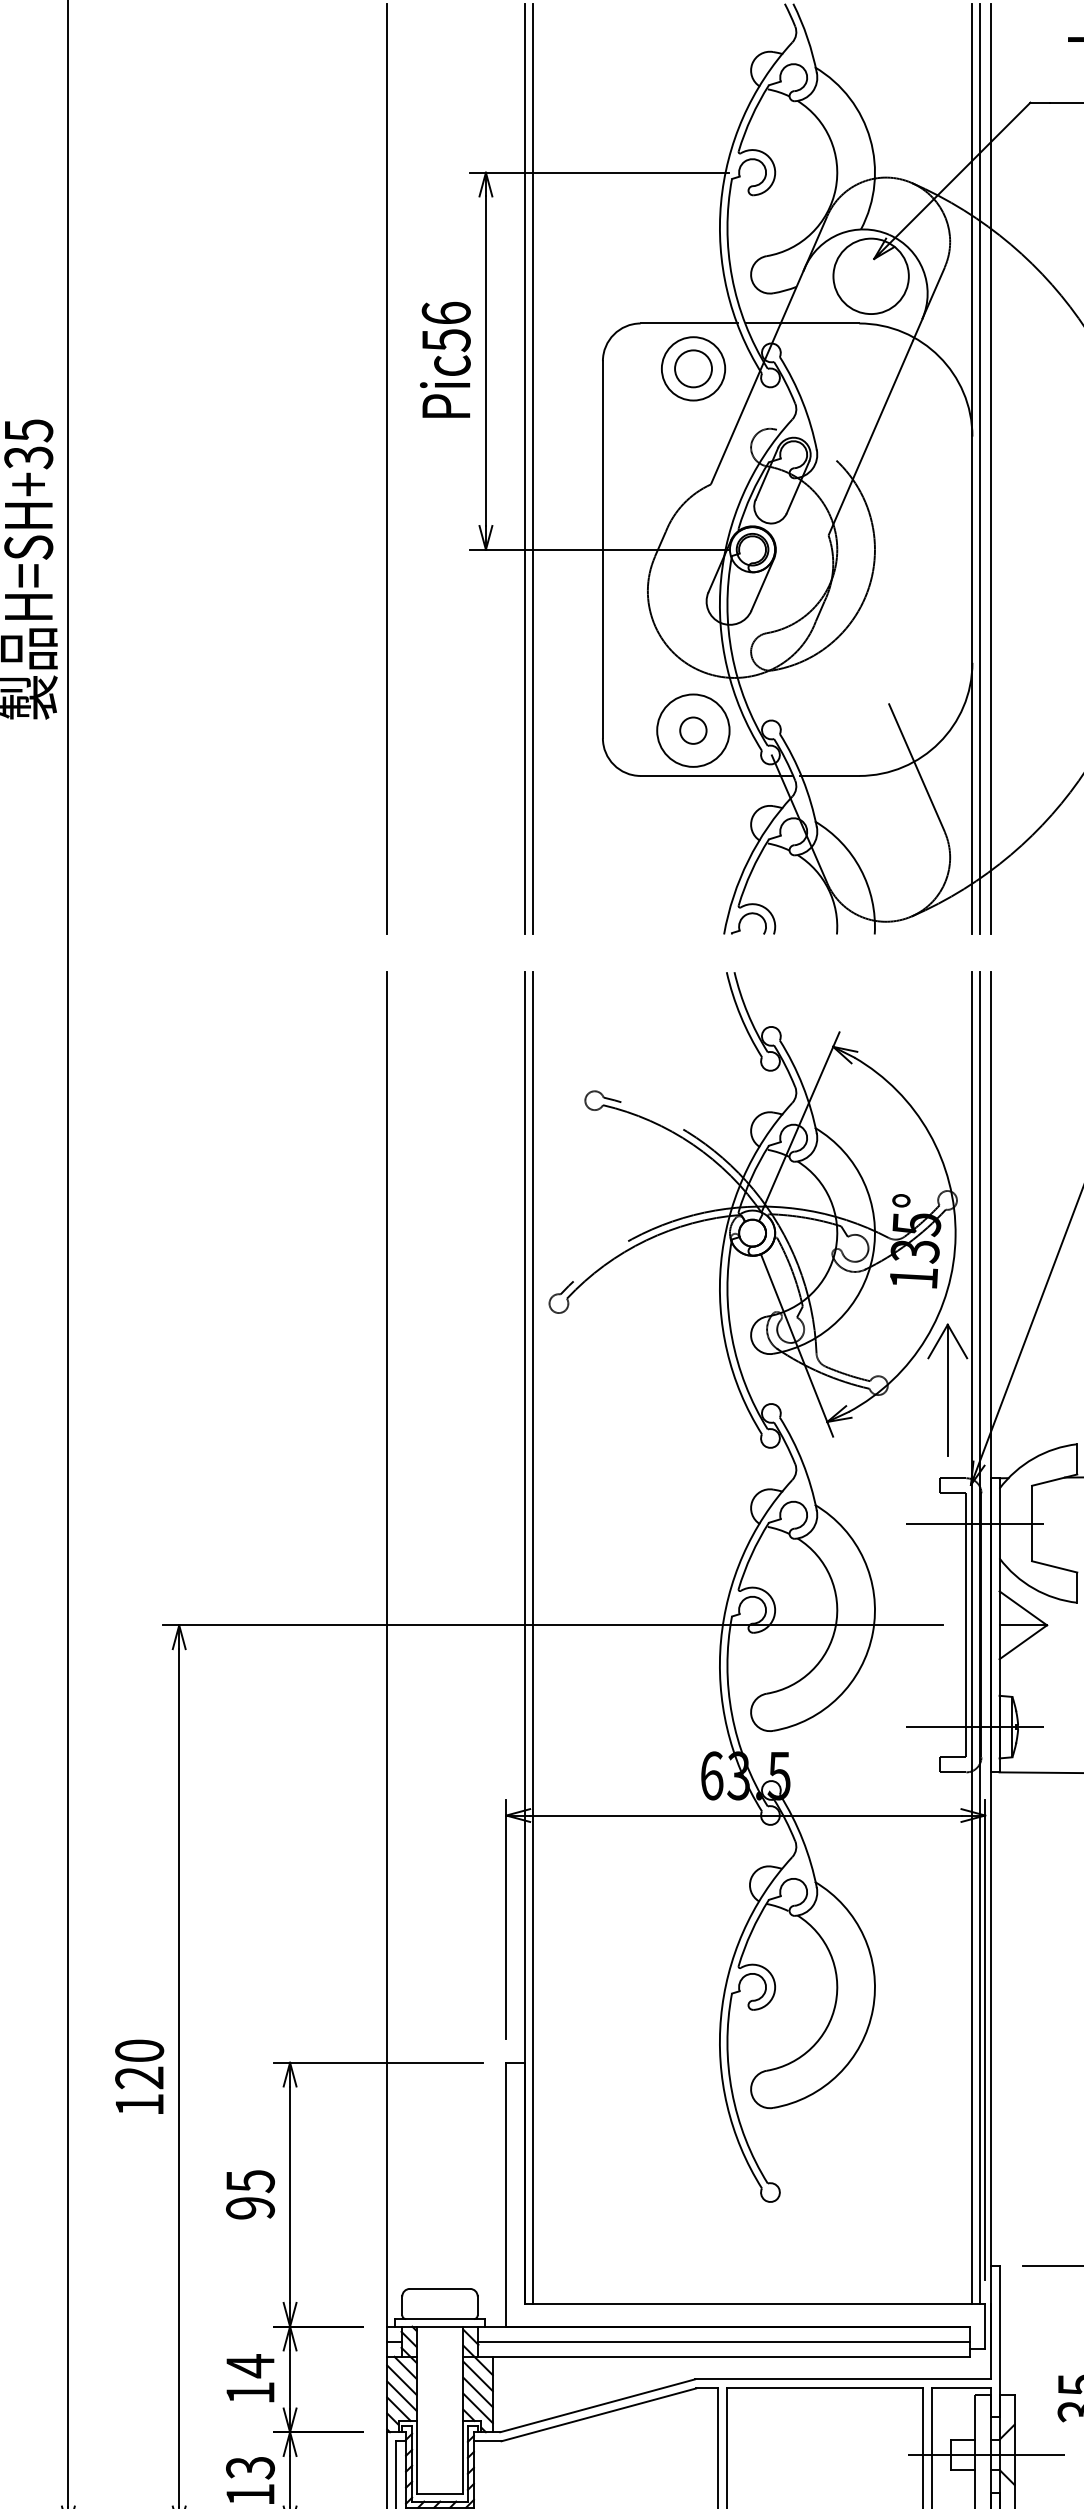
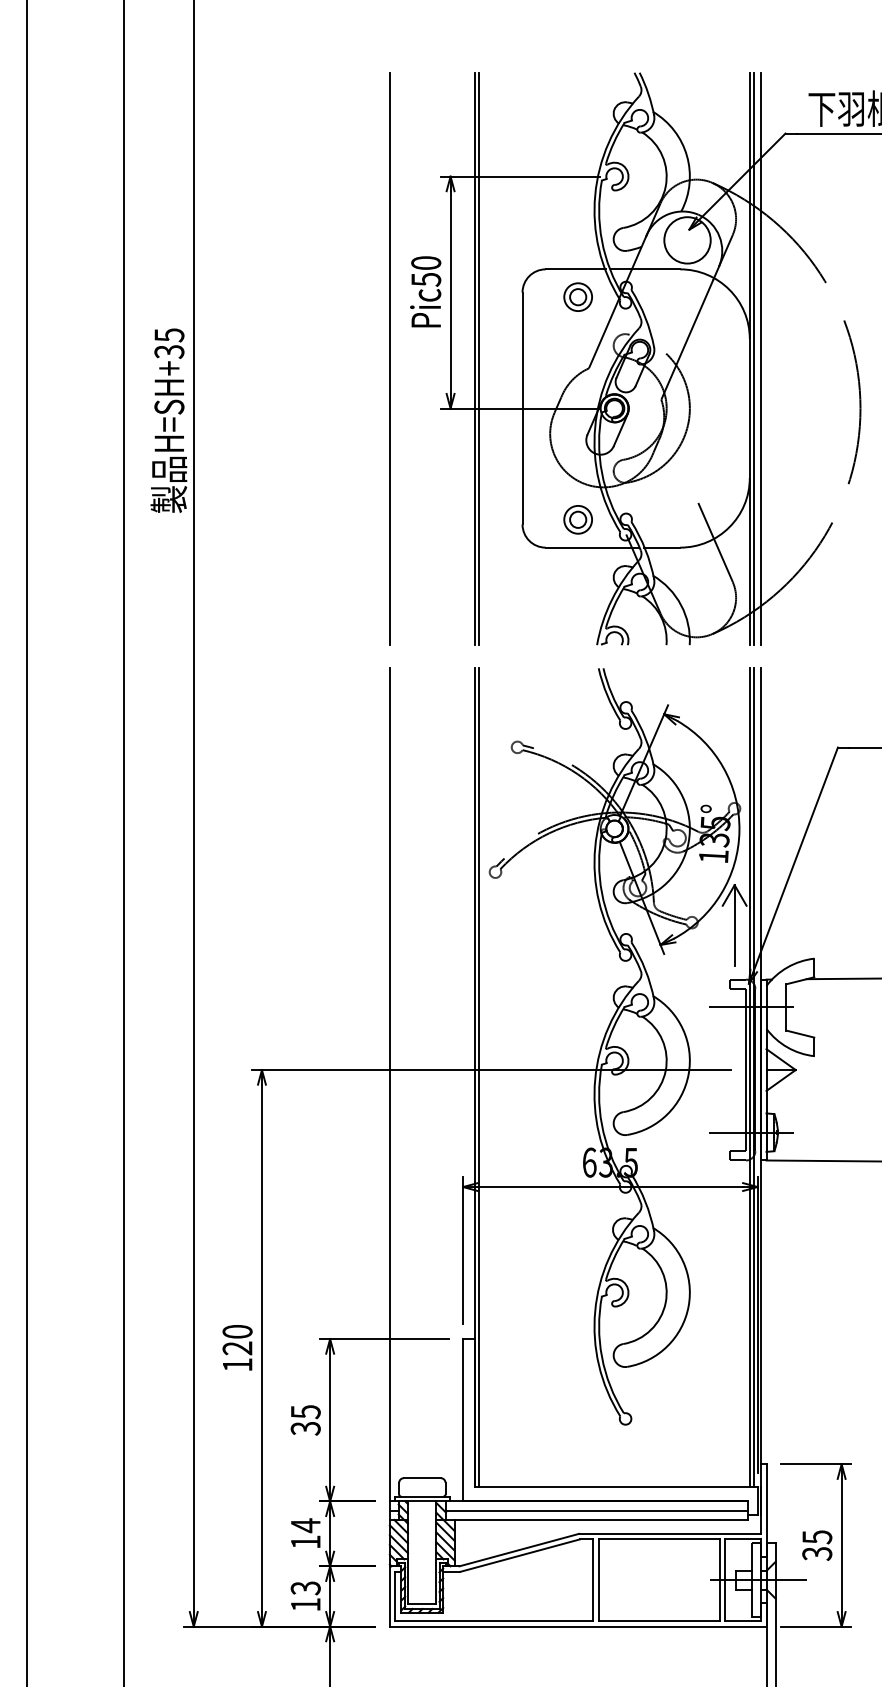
text: (446, 312) -> (426, 262), Pic56 -> Pic50
part: (692, 367) -> (577, 296), size x0.71
circle: (693, 730) -> (578, 519), size x0.62
text: (250, 2208) -> (305, 1428), 95 -> 35

